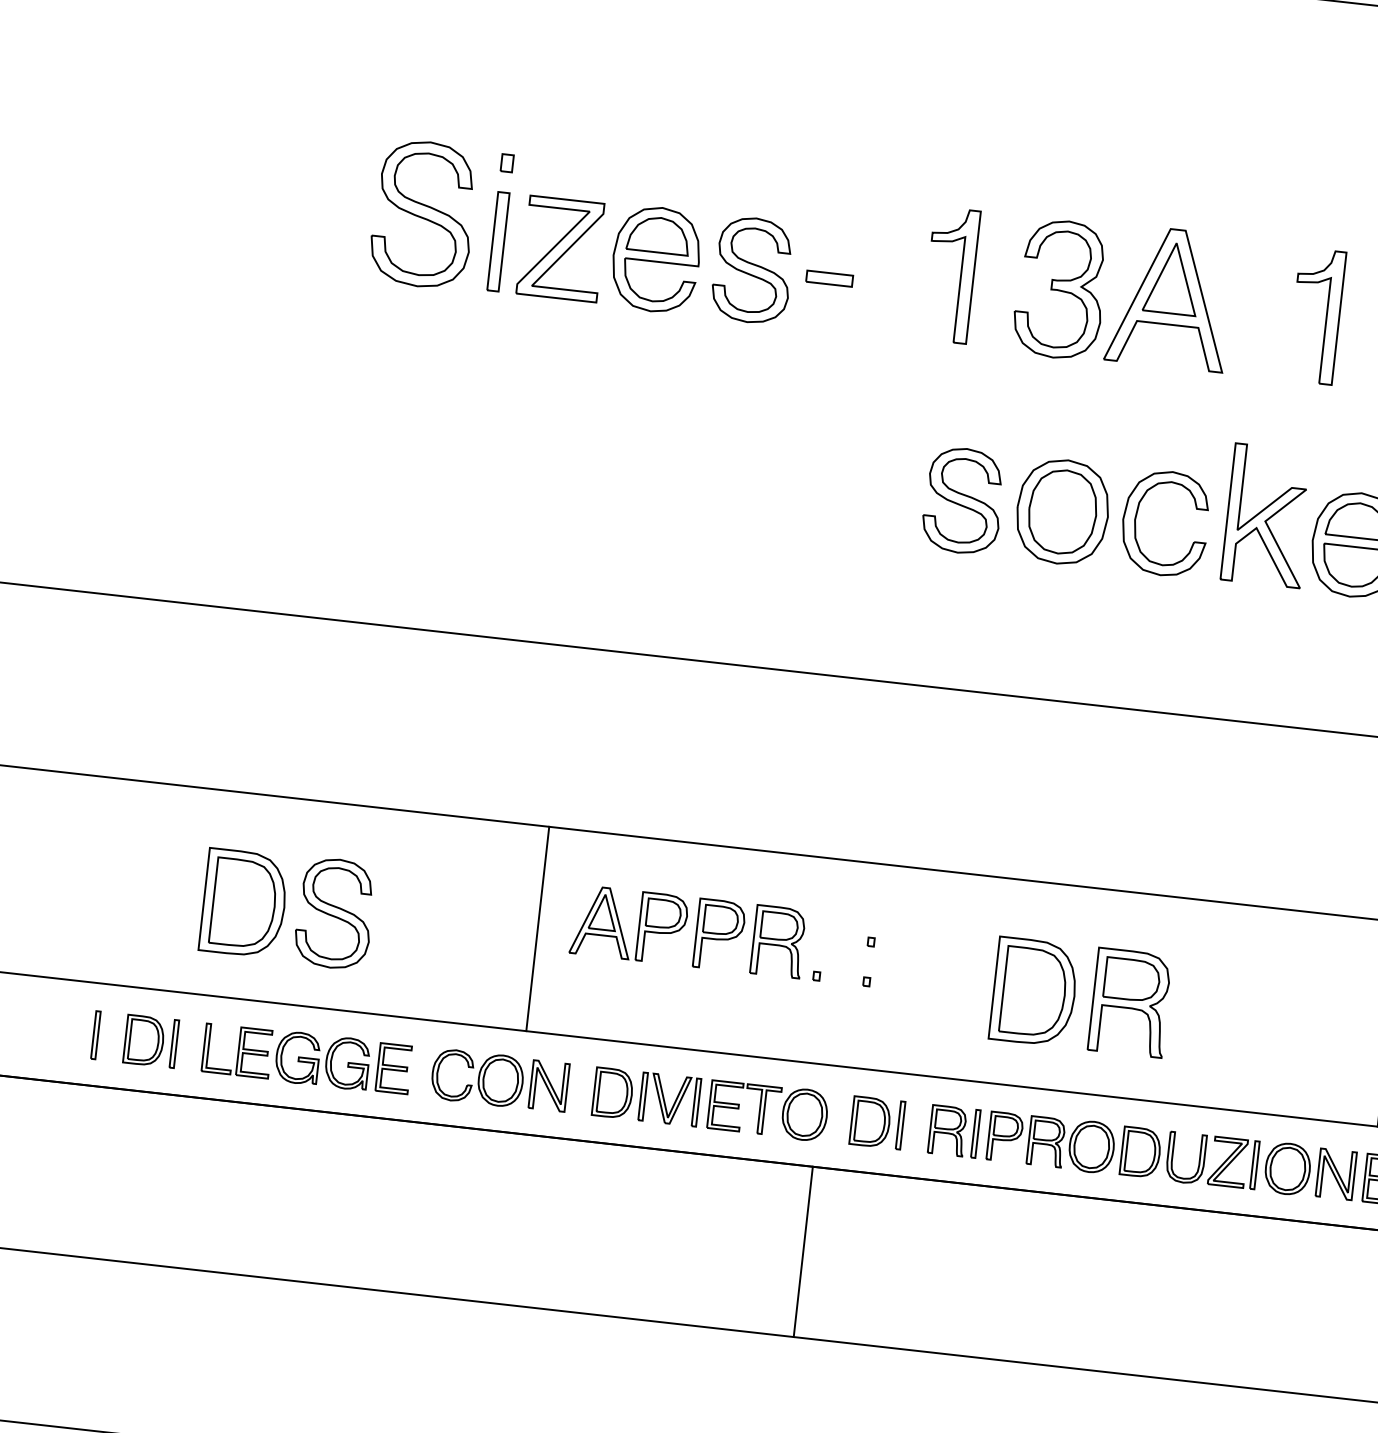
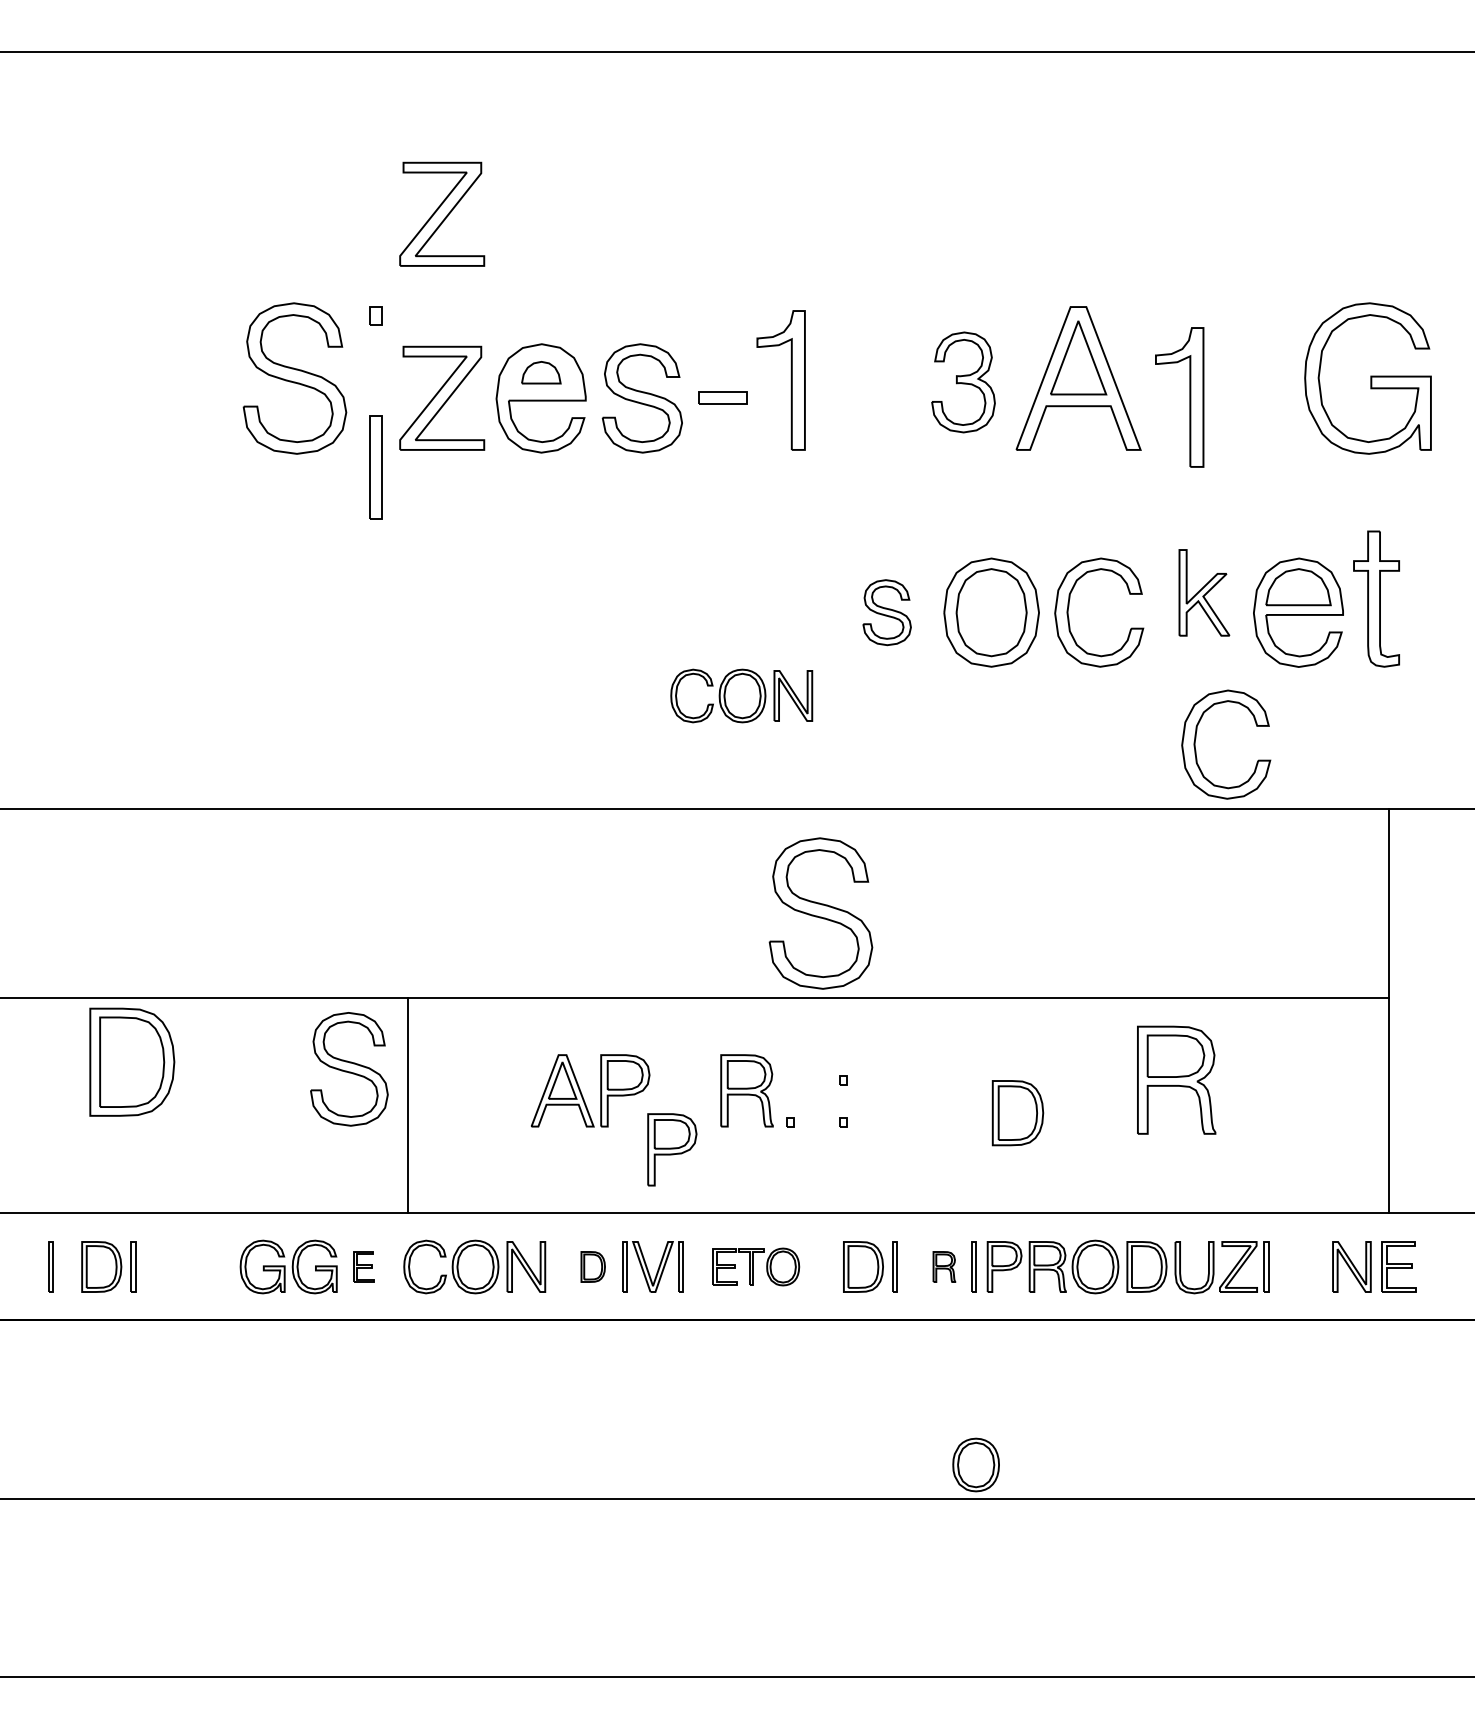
part: (581, 72) -> (442, 213), added
part: (659, 234) -> (541, 372), size x0.6
part: (498, 241) -> (375, 467), moved
part: (959, 276) -> (790, 380), moved
part: (1060, 289) -> (963, 382), size x0.7
part: (1325, 317) -> (1189, 397), moved
part: (962, 500) -> (886, 612), size x0.6
part: (1267, 515) -> (1204, 592), size x0.6
part: (815, 564) -> (741, 695), added
part: (1244, 653) -> (1196, 738), added
part: (867, 780) -> (820, 913), added
part: (244, 902) -> (132, 1061), moved
part: (334, 913) -> (349, 1069), moved
line: (537, 928) -> (408, 1105), moved
part: (719, 934) -> (672, 1149), moved
part: (1033, 991) -> (1017, 1112), size x0.6
part: (1130, 1002) -> (1176, 1079), moved
part: (237, 1050) -> (199, 1266), removed
part: (393, 1068) -> (363, 1266), size x0.6
part: (612, 1092) -> (592, 1266), size x0.6
part: (768, 1110) -> (756, 1266), size x0.7
part: (947, 1130) -> (944, 1266), size x0.6
part: (1287, 1168) -> (975, 1464), moved
line: (803, 1251) -> (808, 1408), removed

